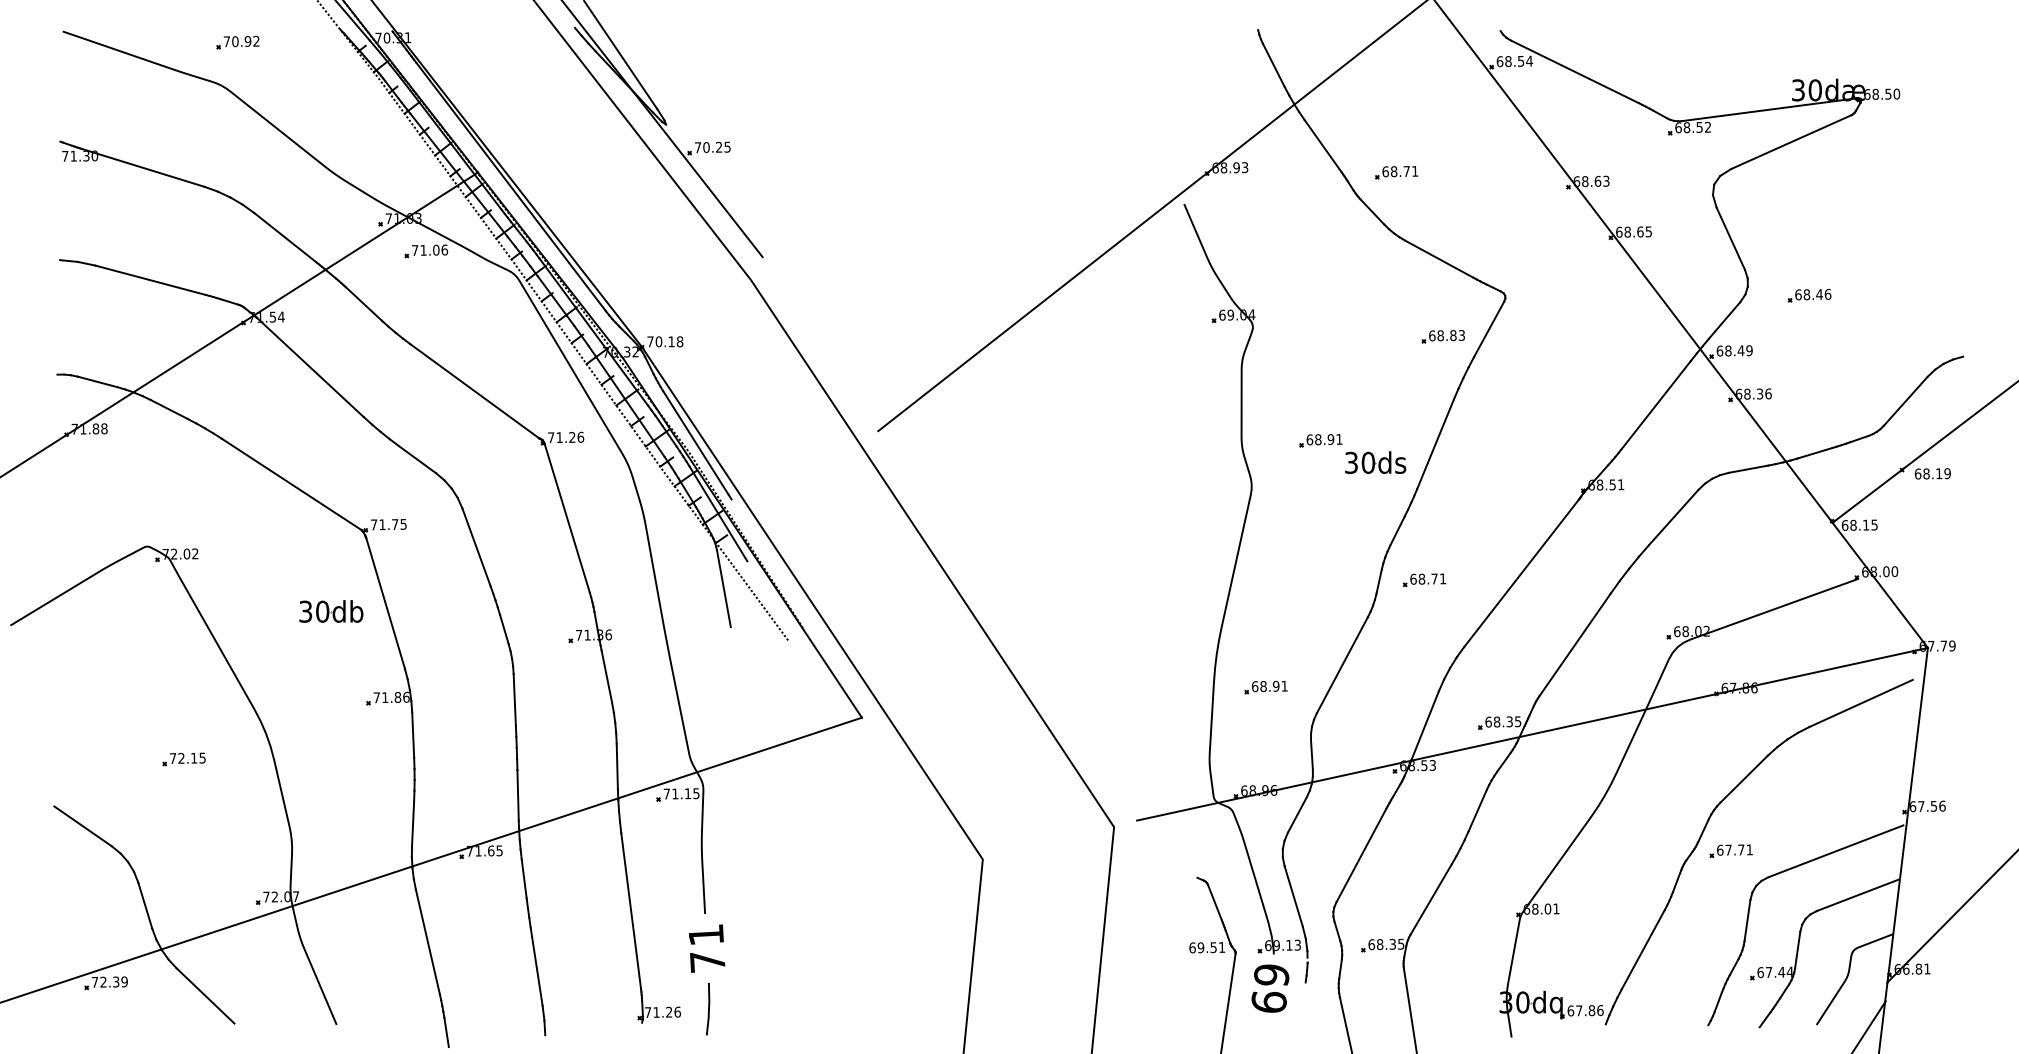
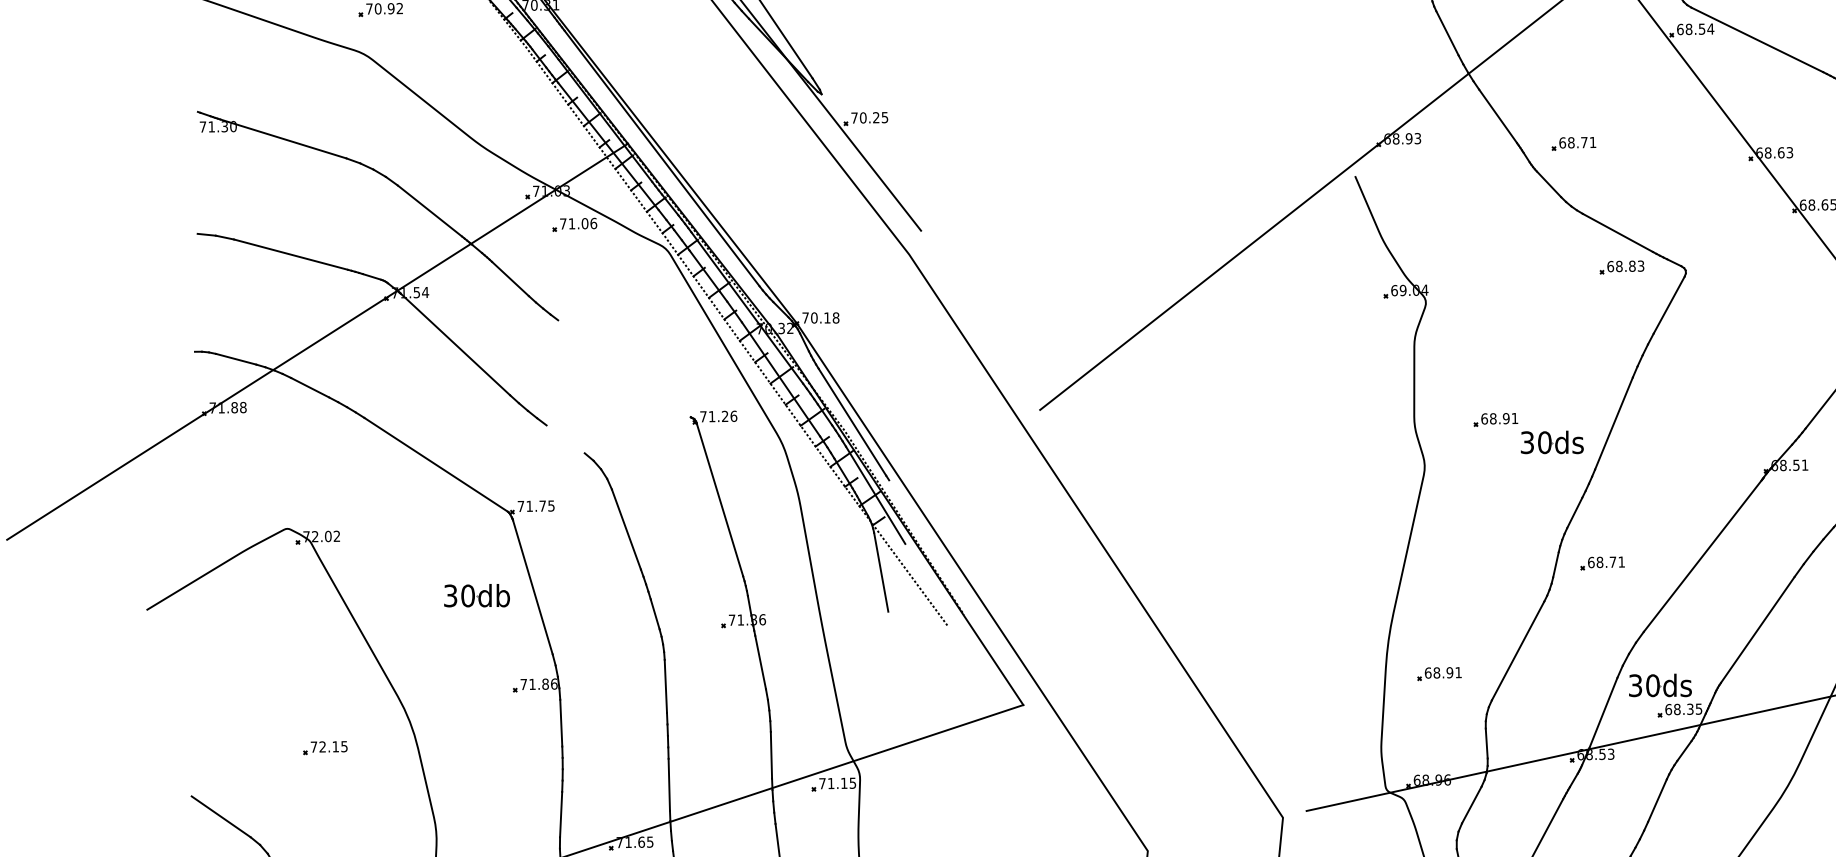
part: (1442, 336) -> (1621, 267), moved
line: (474, 391) -> (624, 369), removed
line: (417, 459) -> (565, 439), removed
part: (1480, 698) -> (1660, 685), added

